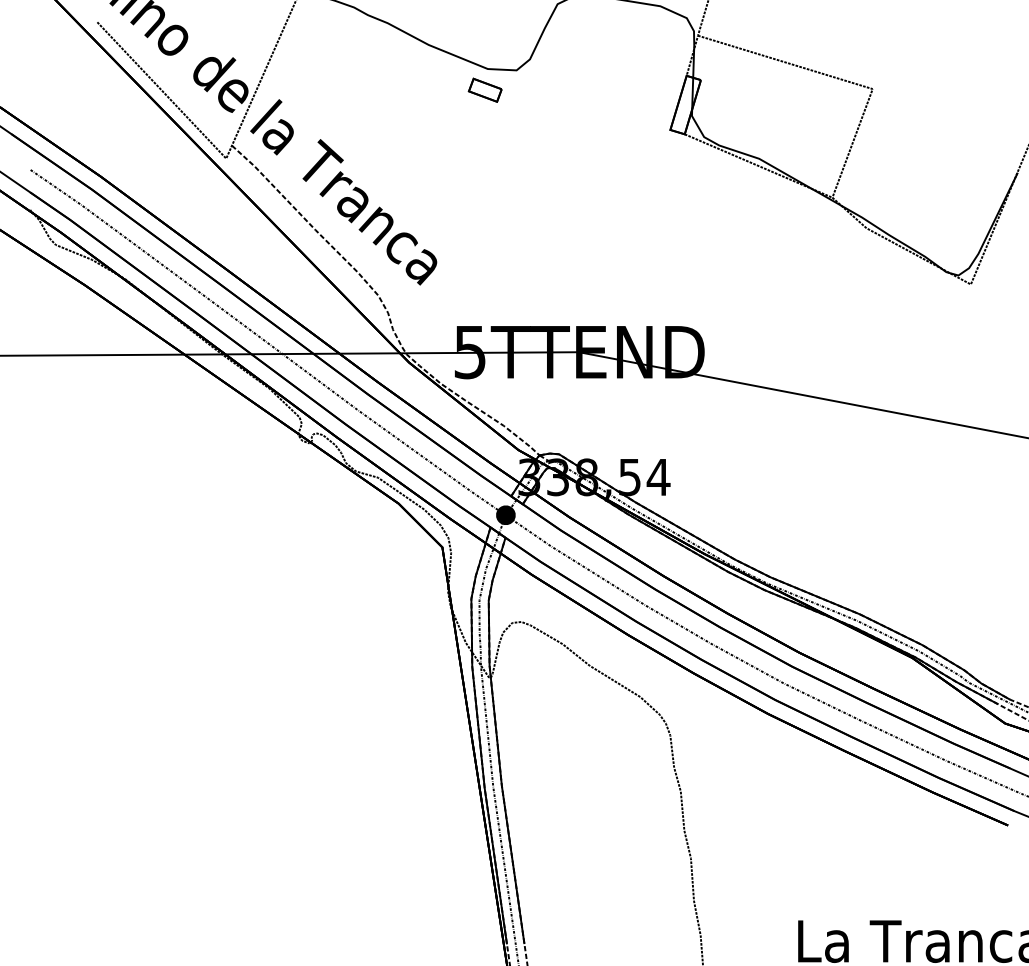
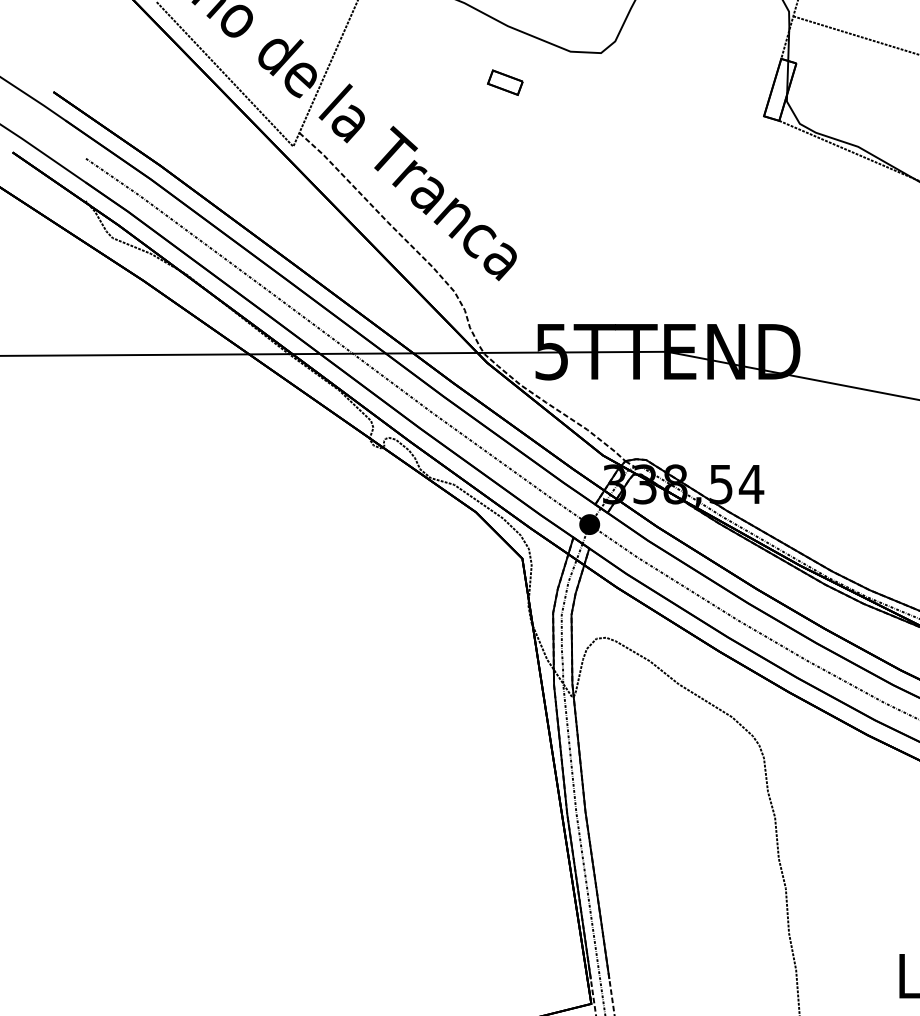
part: (484, 89) -> (504, 81), moved

